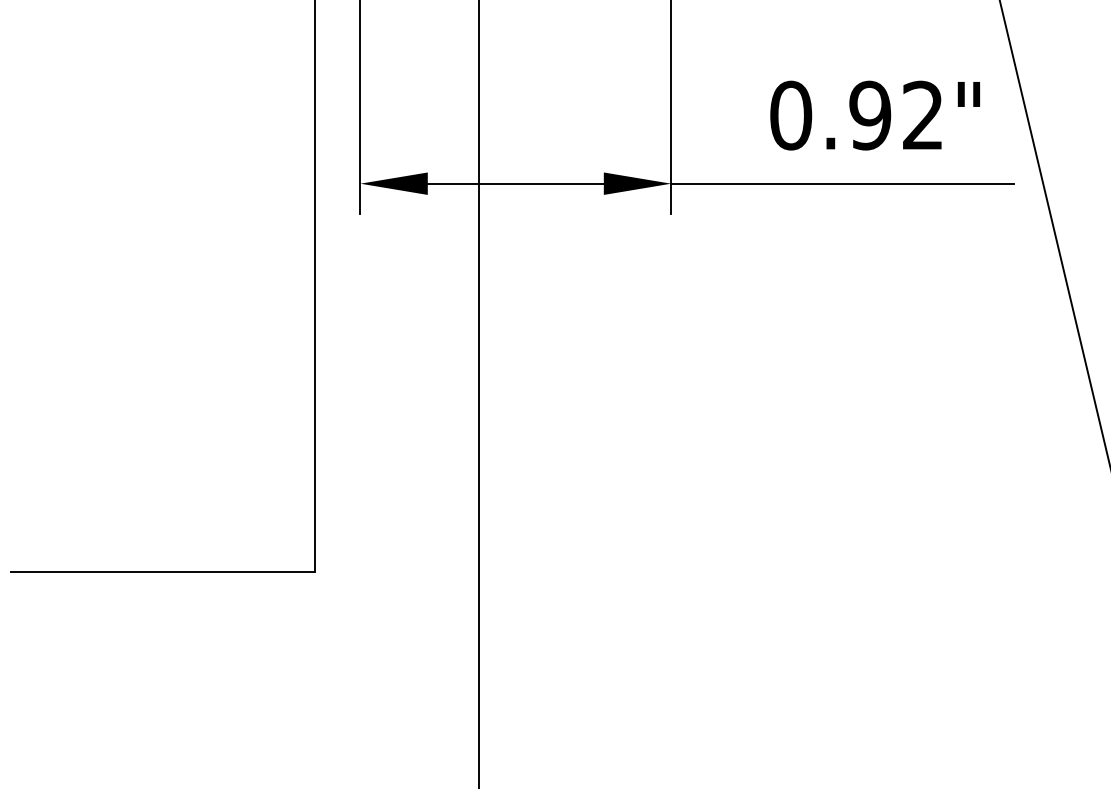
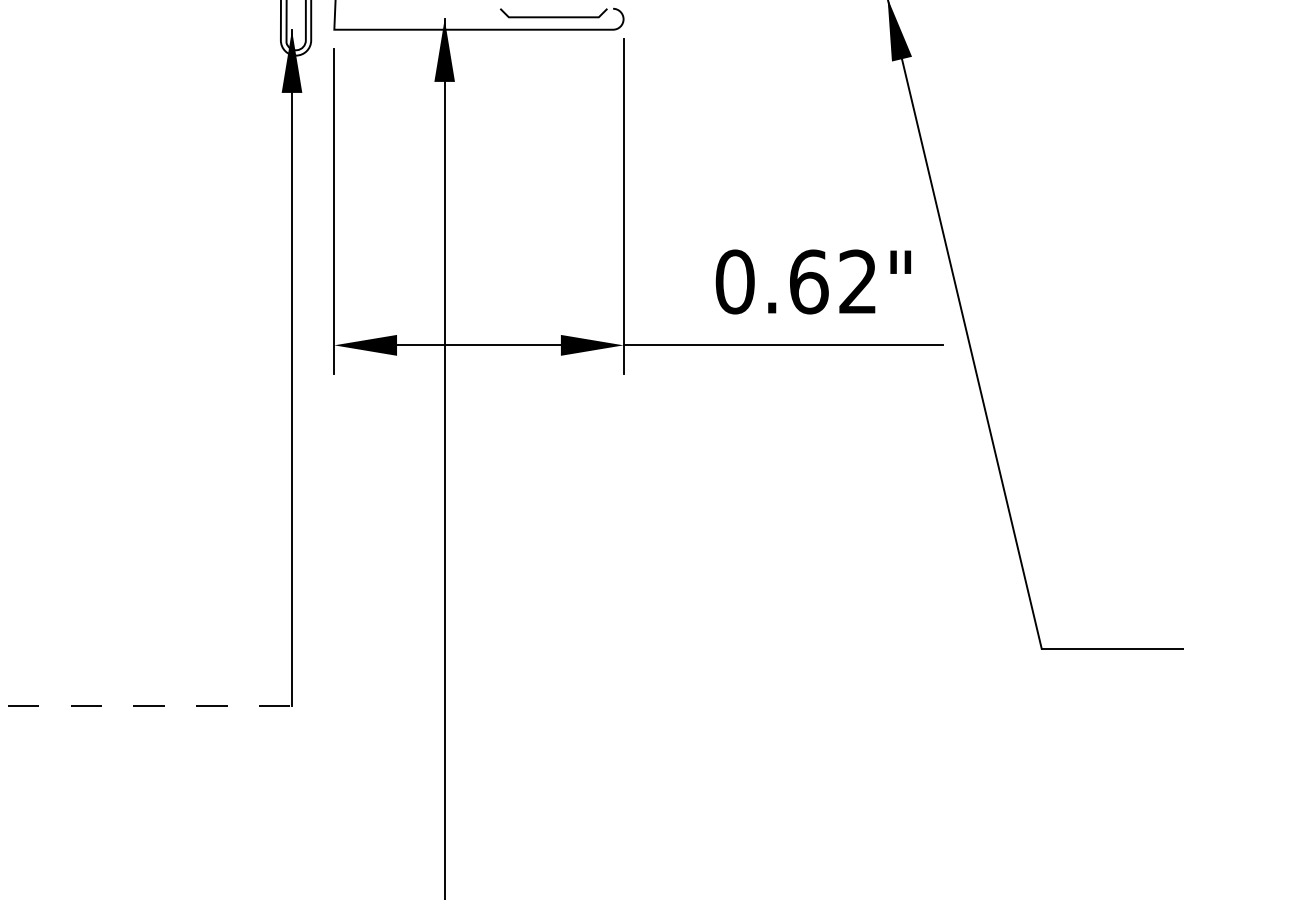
text: (869, 115) -> (808, 281), 0.92" -> 0.62"
line: (162, 571) -> (150, 706), solid -> dashed

